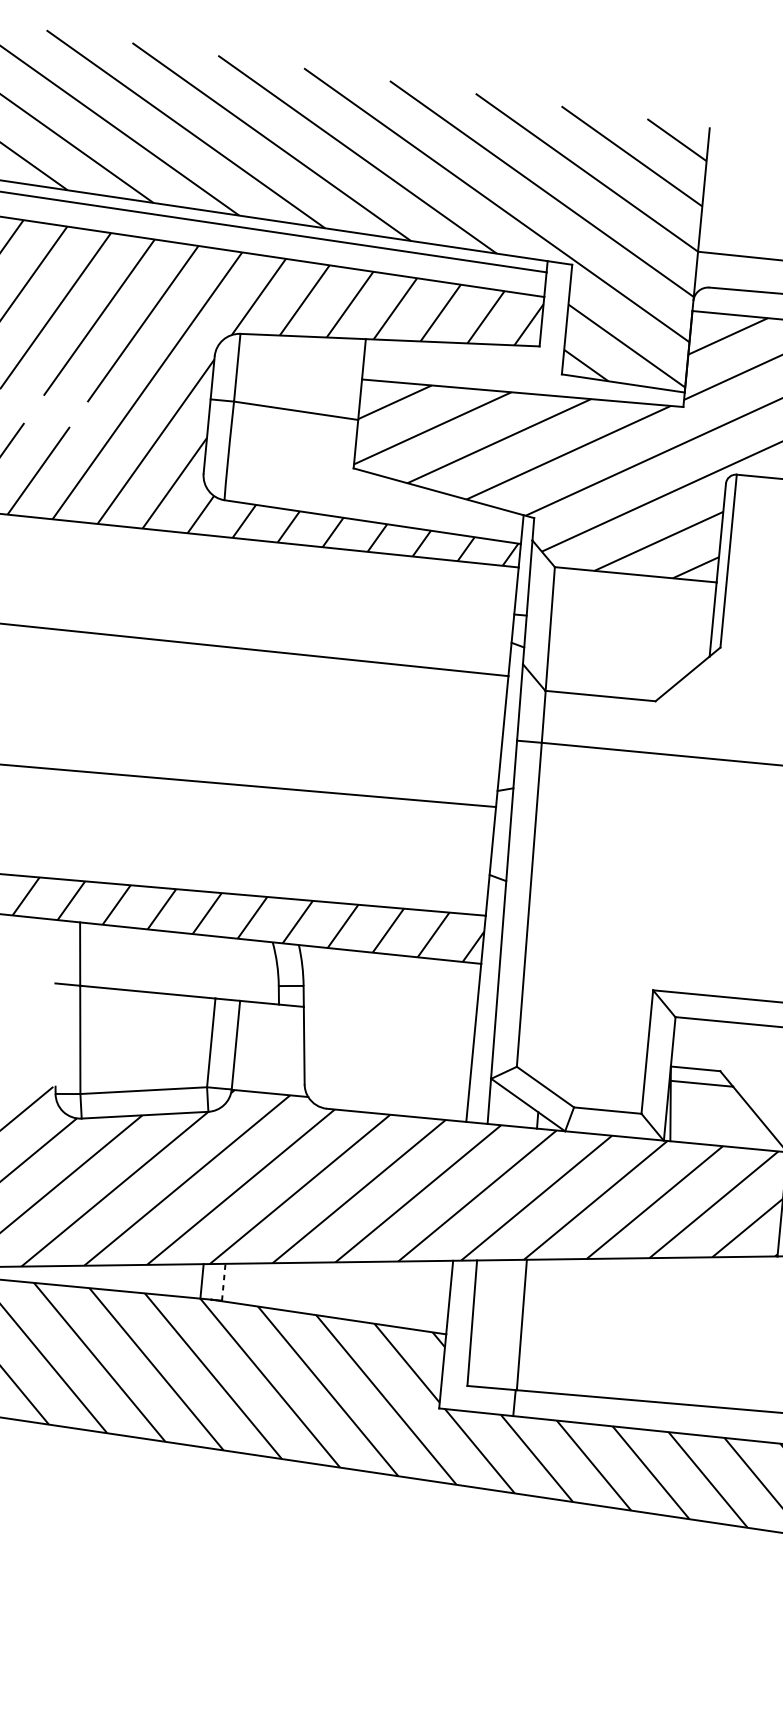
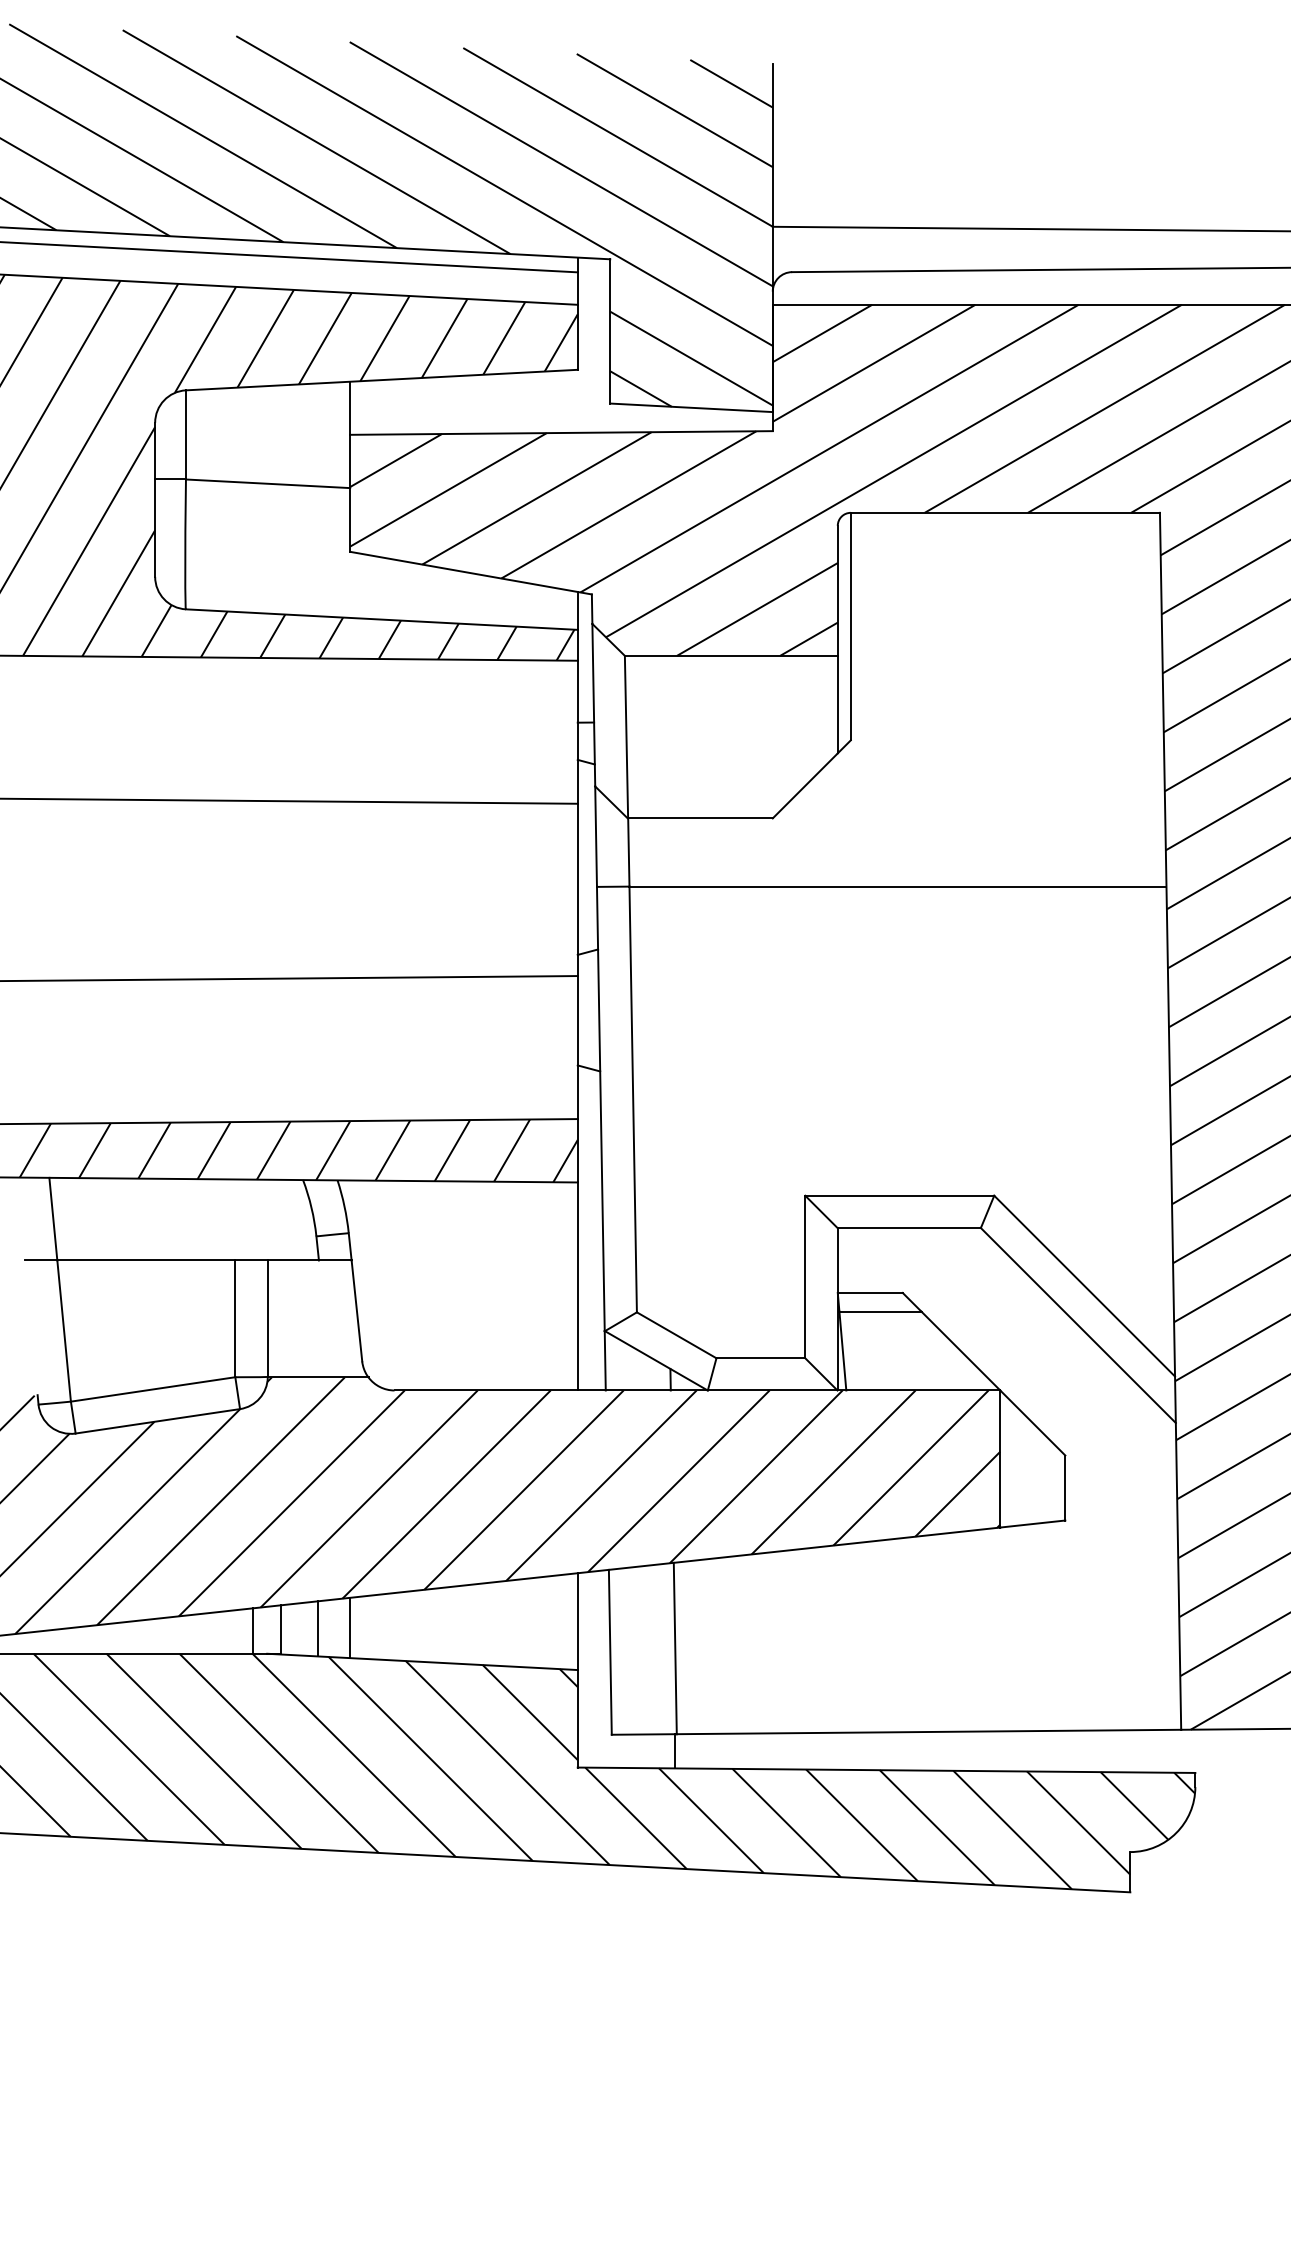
line: (224, 1282) -> (281, 1629), dashed -> solid
line: (251, 1284) -> (317, 1628), added
line: (276, 1285) -> (350, 1627), added

